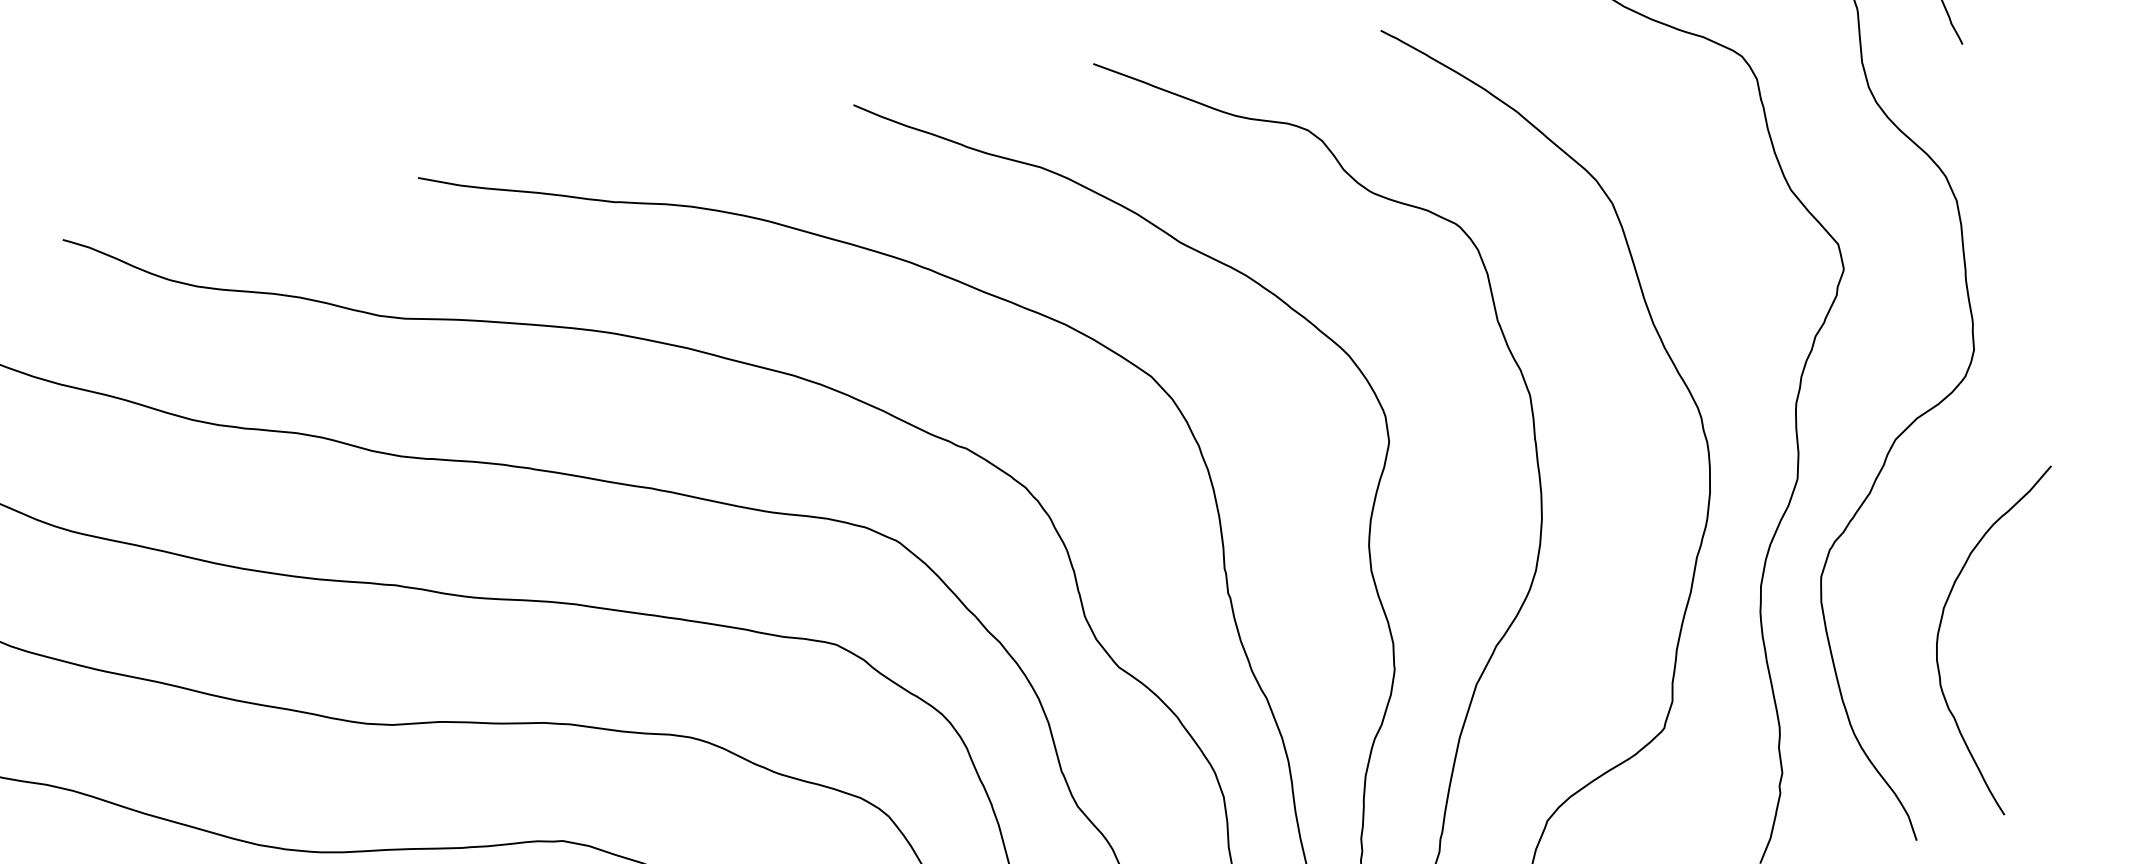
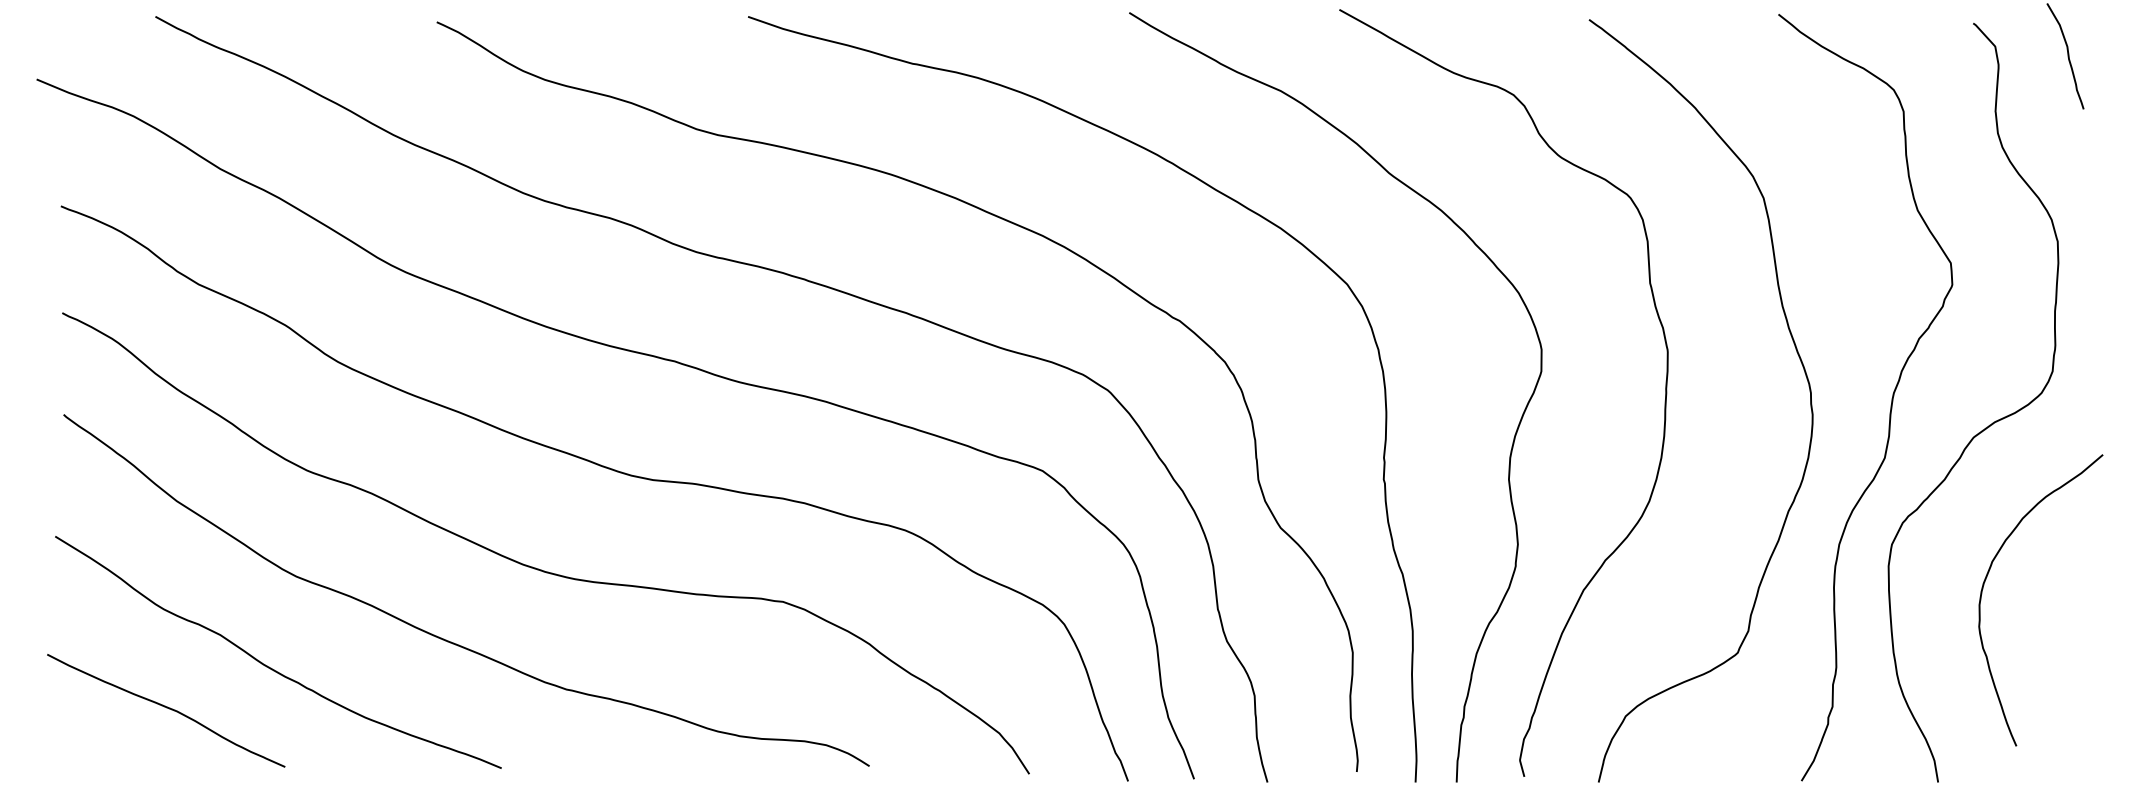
curve: (1941, 627) -> (1987, 577), moved

